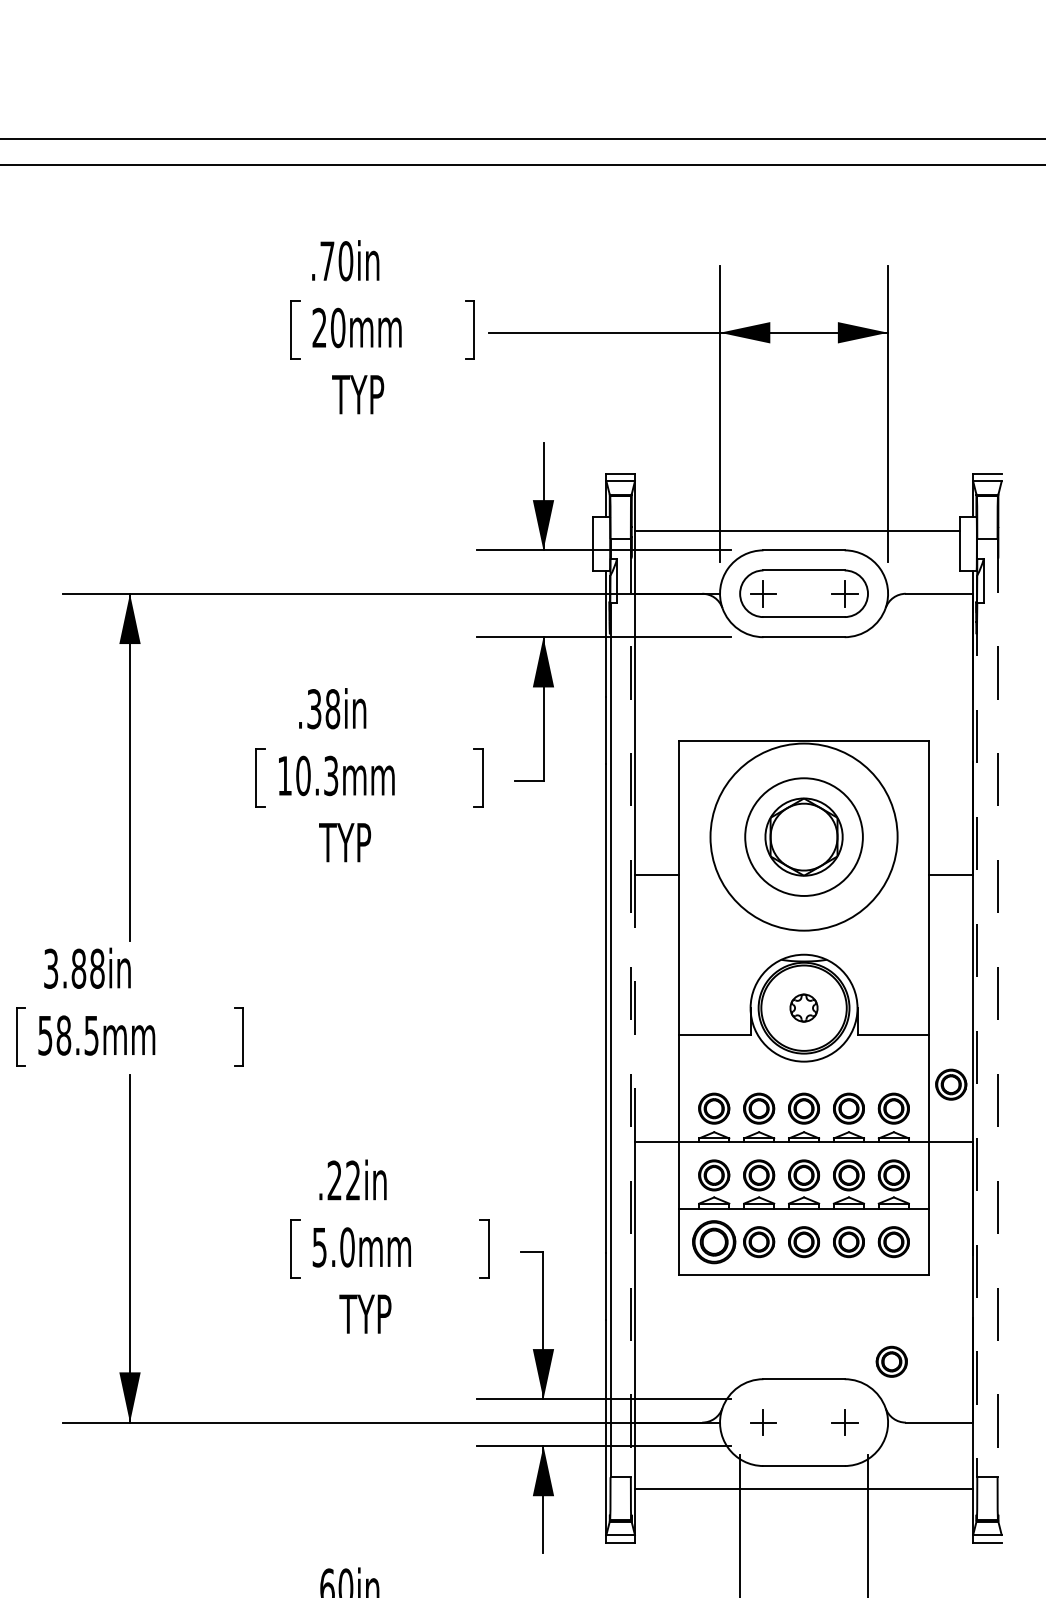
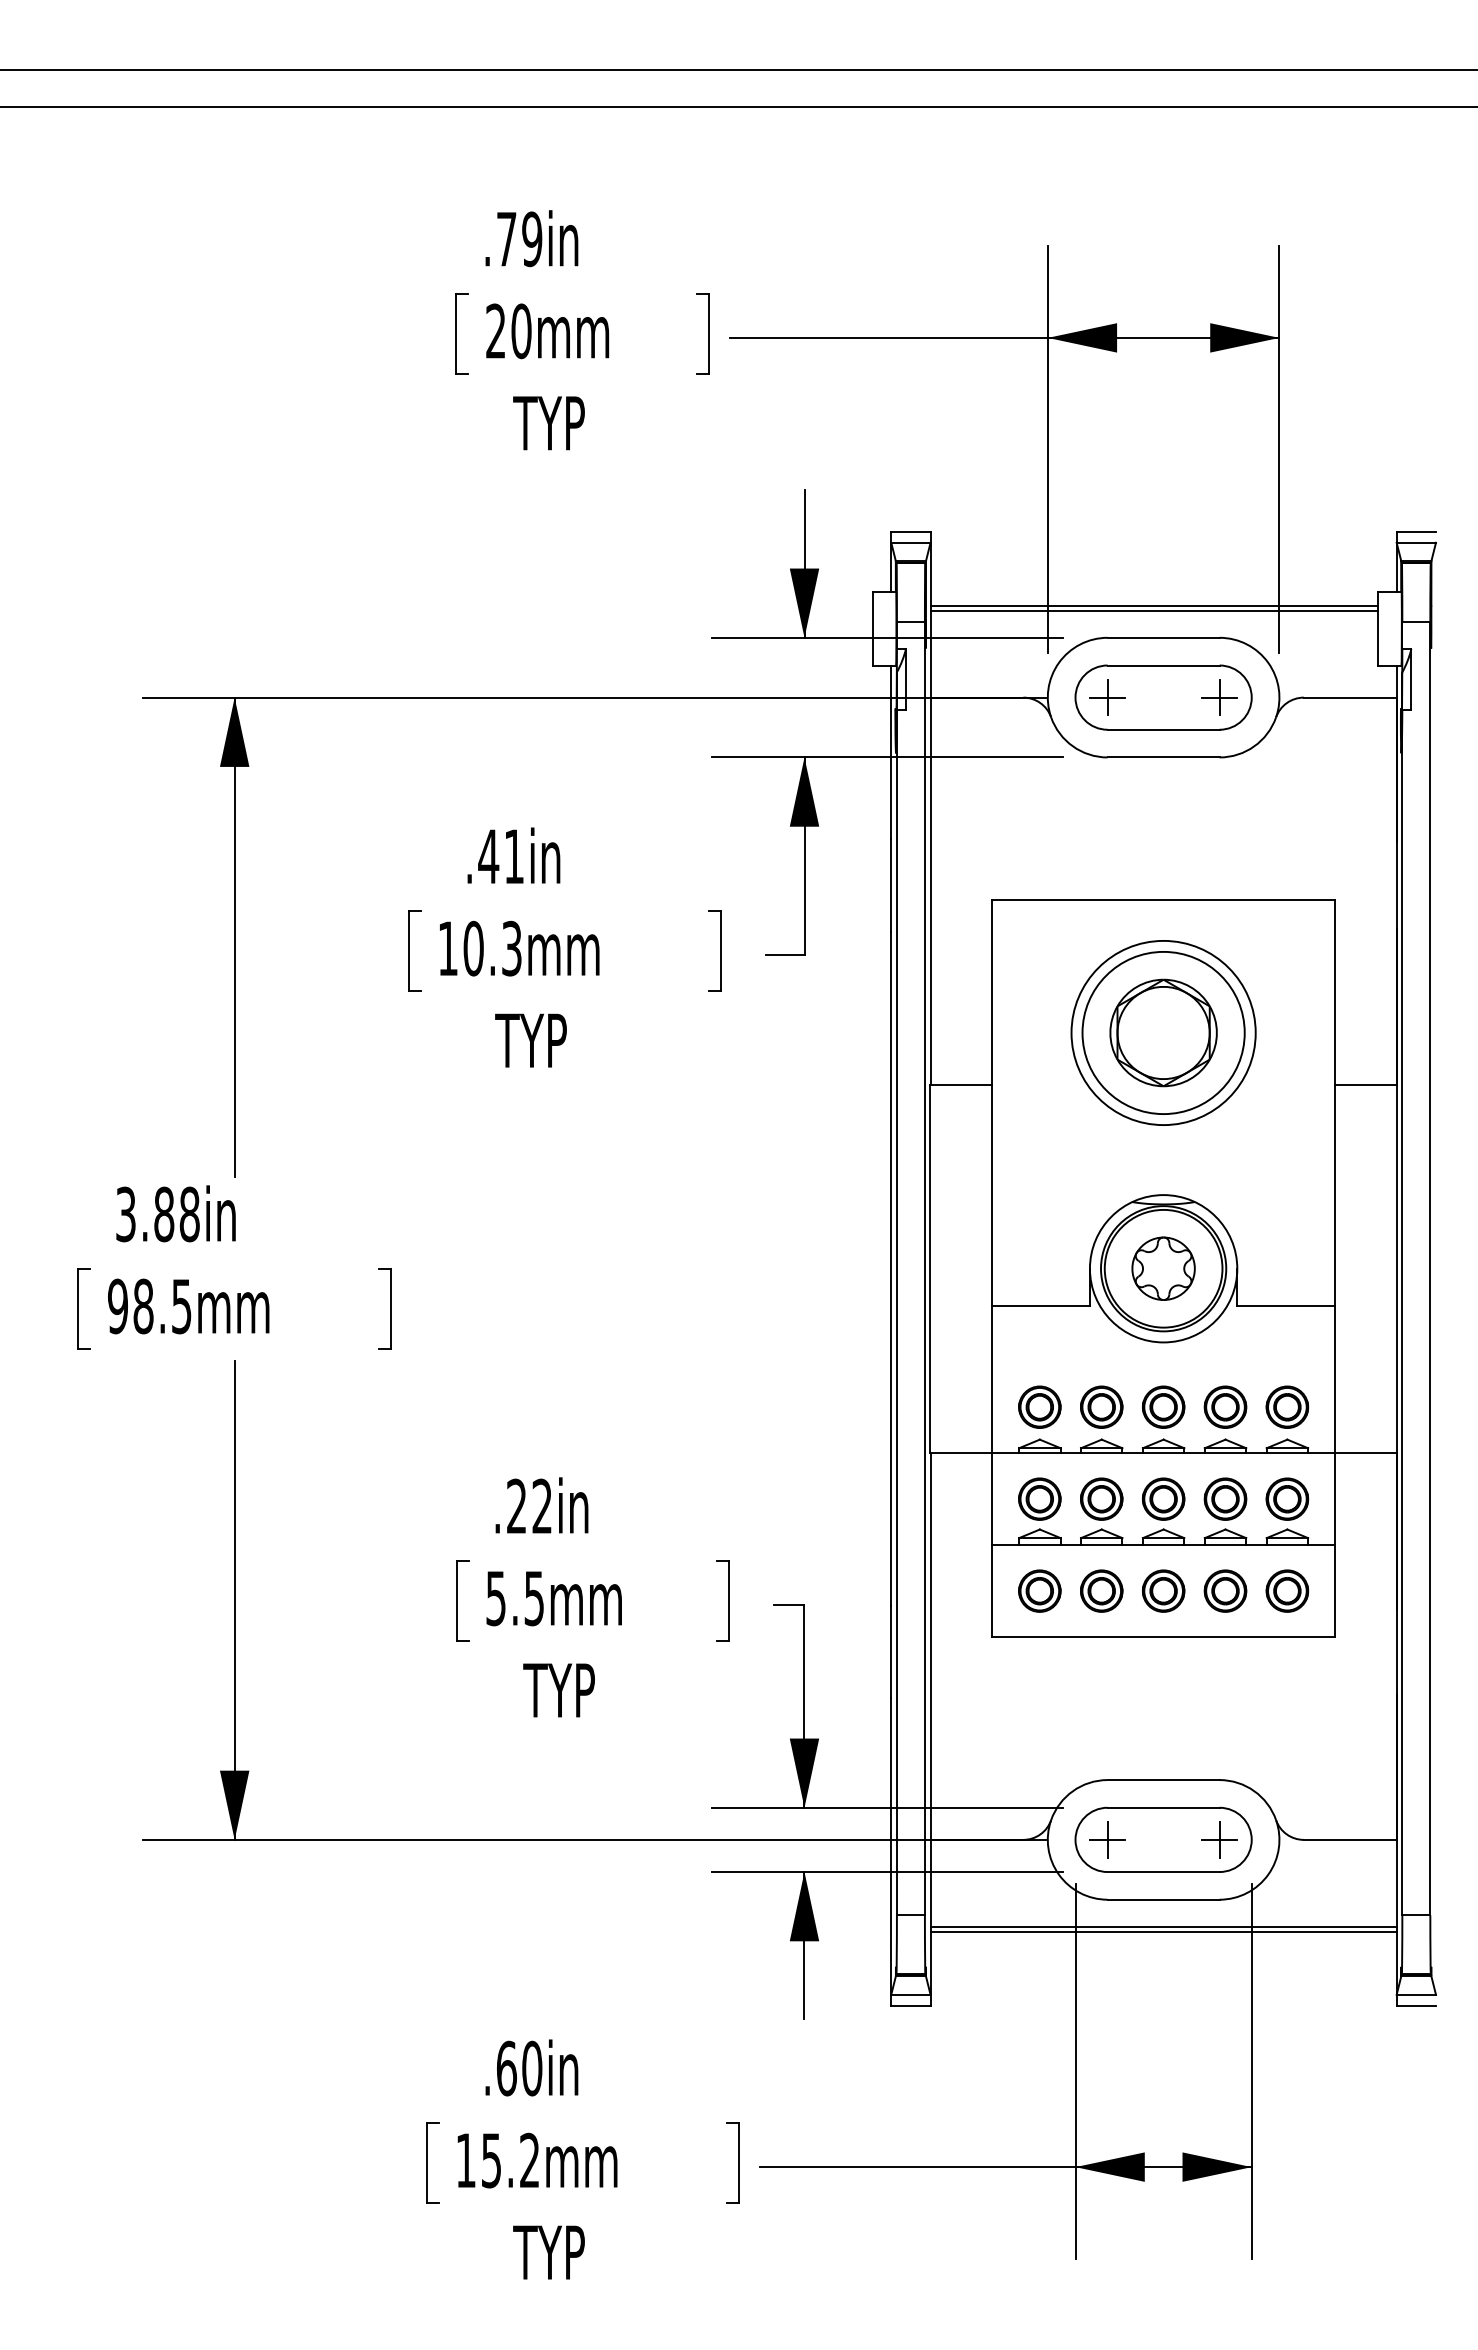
text: (346, 261) -> (532, 239), .70in -> .79in
line: (797, 526) -> (1154, 605), added
text: (323, 709) -> (501, 856), .38in -> .41in
circle: (803, 836) -> (1163, 1032), size x0.71
line: (630, 1008) -> (924, 1269), dashed -> solid
line: (634, 1008) -> (930, 1269), dashed -> solid
part: (803, 1008) -> (1163, 1268), size x1.67
line: (997, 1008) -> (1430, 1269), dashed -> solid
text: (44, 1034) -> (117, 1305), 58.5mm -> 98.5mm
line: (977, 1040) -> (1402, 1313), dashed -> solid
part: (951, 1084) -> (1366, 1373), removed
part: (713, 1241) -> (1039, 1590), size x0.71
text: (347, 1247) -> (534, 1598), 5.0mm -> 5.5mm
part: (891, 1361) -> (1284, 1755), removed
part: (803, 1422) -> (1163, 1839), added
line: (803, 1485) -> (1163, 1926), added

